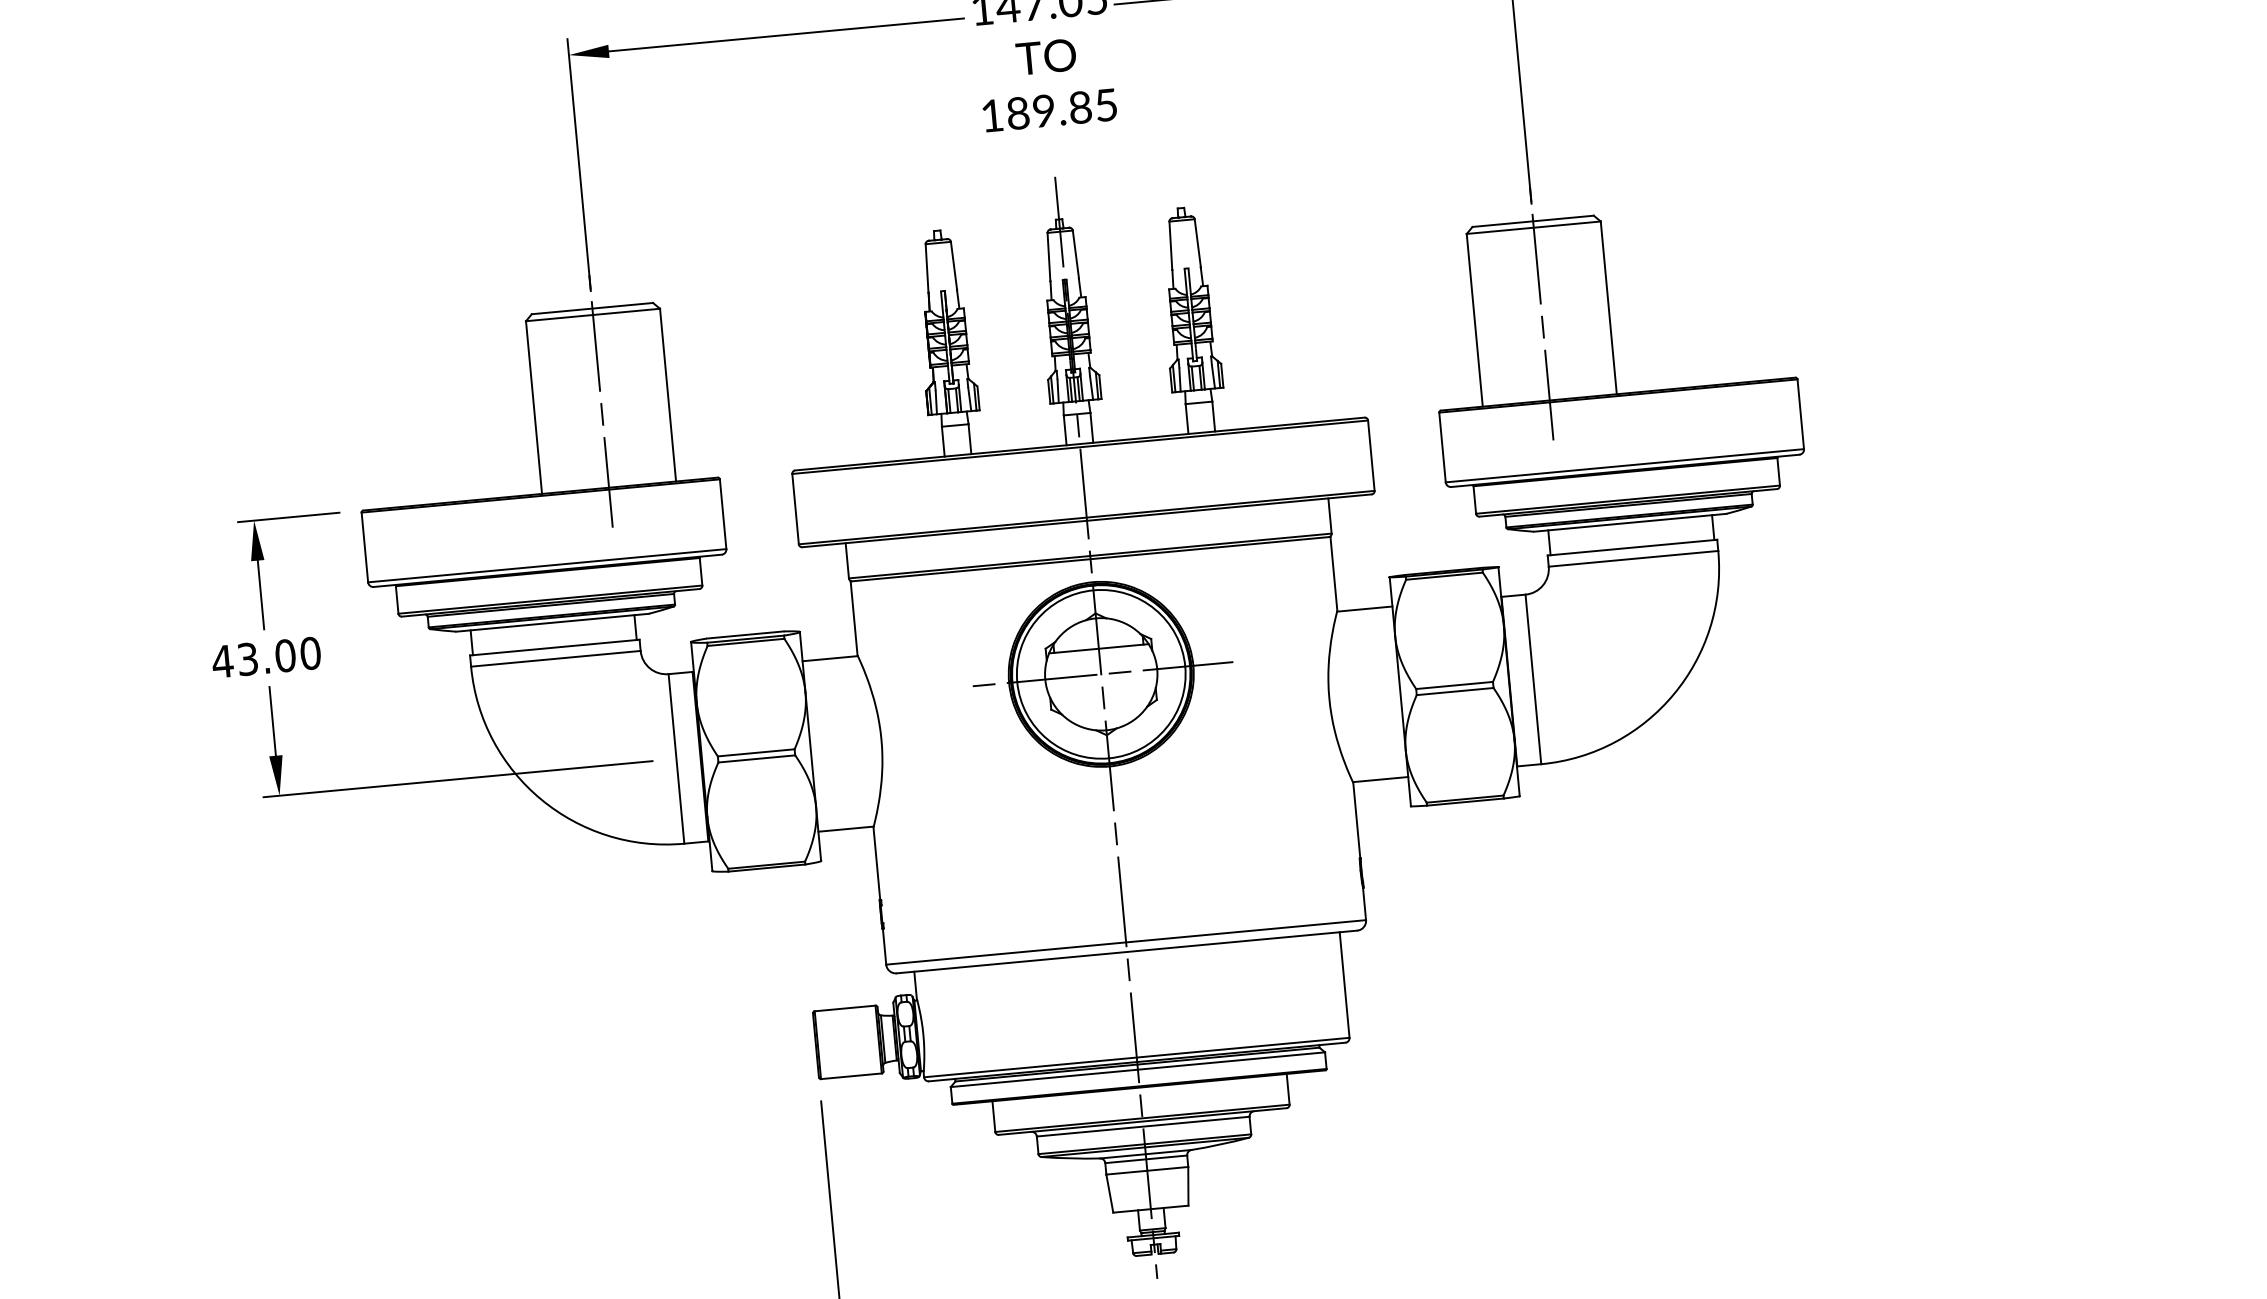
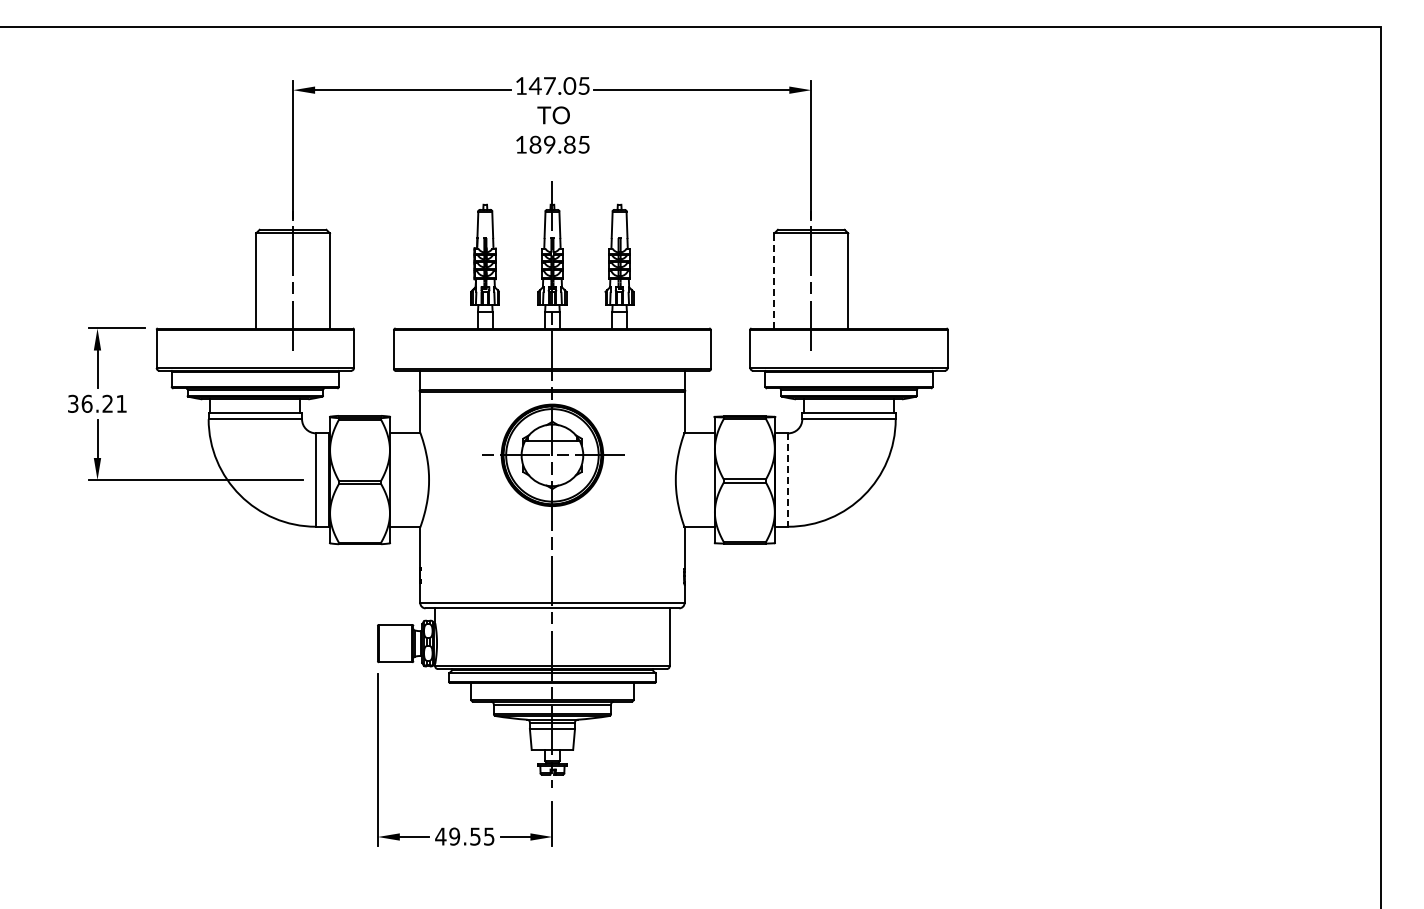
line: (1474, 319) -> (774, 280), solid -> dashed
text: (266, 656) -> (97, 403), 43.00 -> 36.21
line: (1533, 680) -> (788, 480), solid -> dashed

